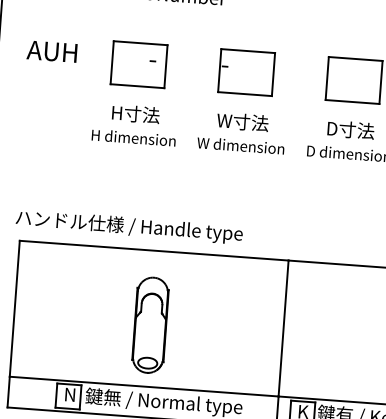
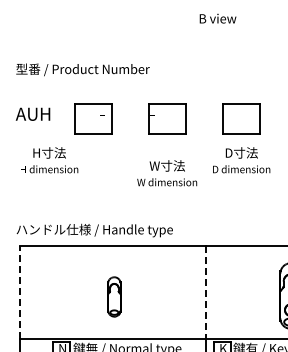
text: (134, 125) -> (49, 160), moved
text: (242, 133) -> (167, 173), moved
line: (14, 308) -> (20, 292), solid -> dashed
part: (150, 324) -> (114, 296), size x0.6
line: (283, 328) -> (205, 292), solid -> dashed

